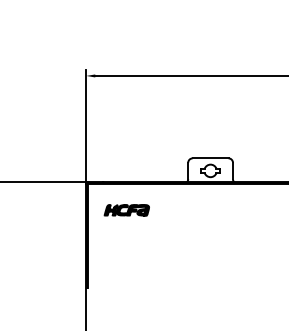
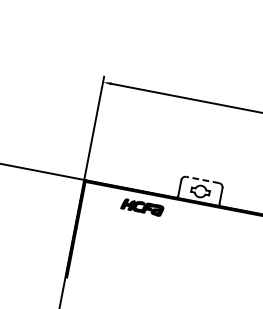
line: (210, 158) -> (202, 180), solid -> dashed
part: (126, 210) -> (142, 207), moved

